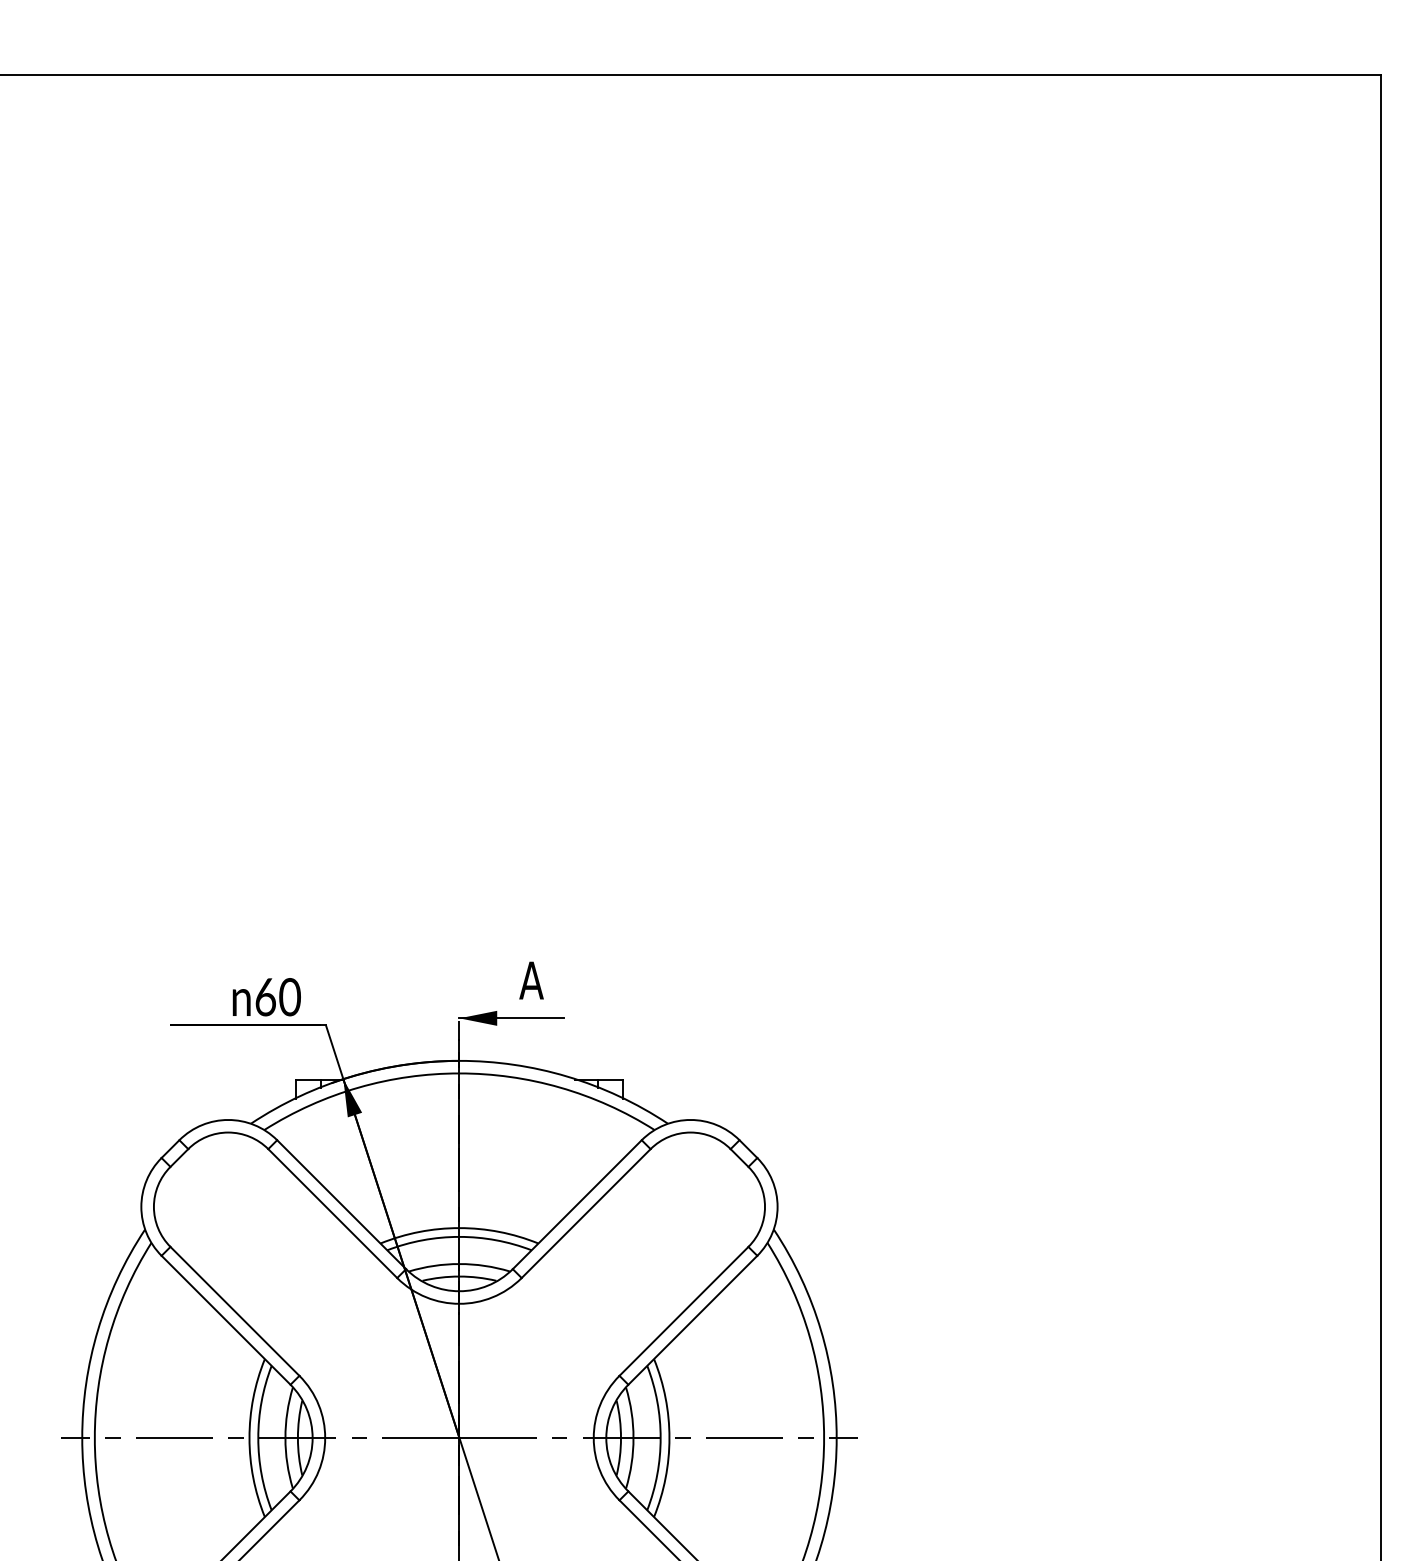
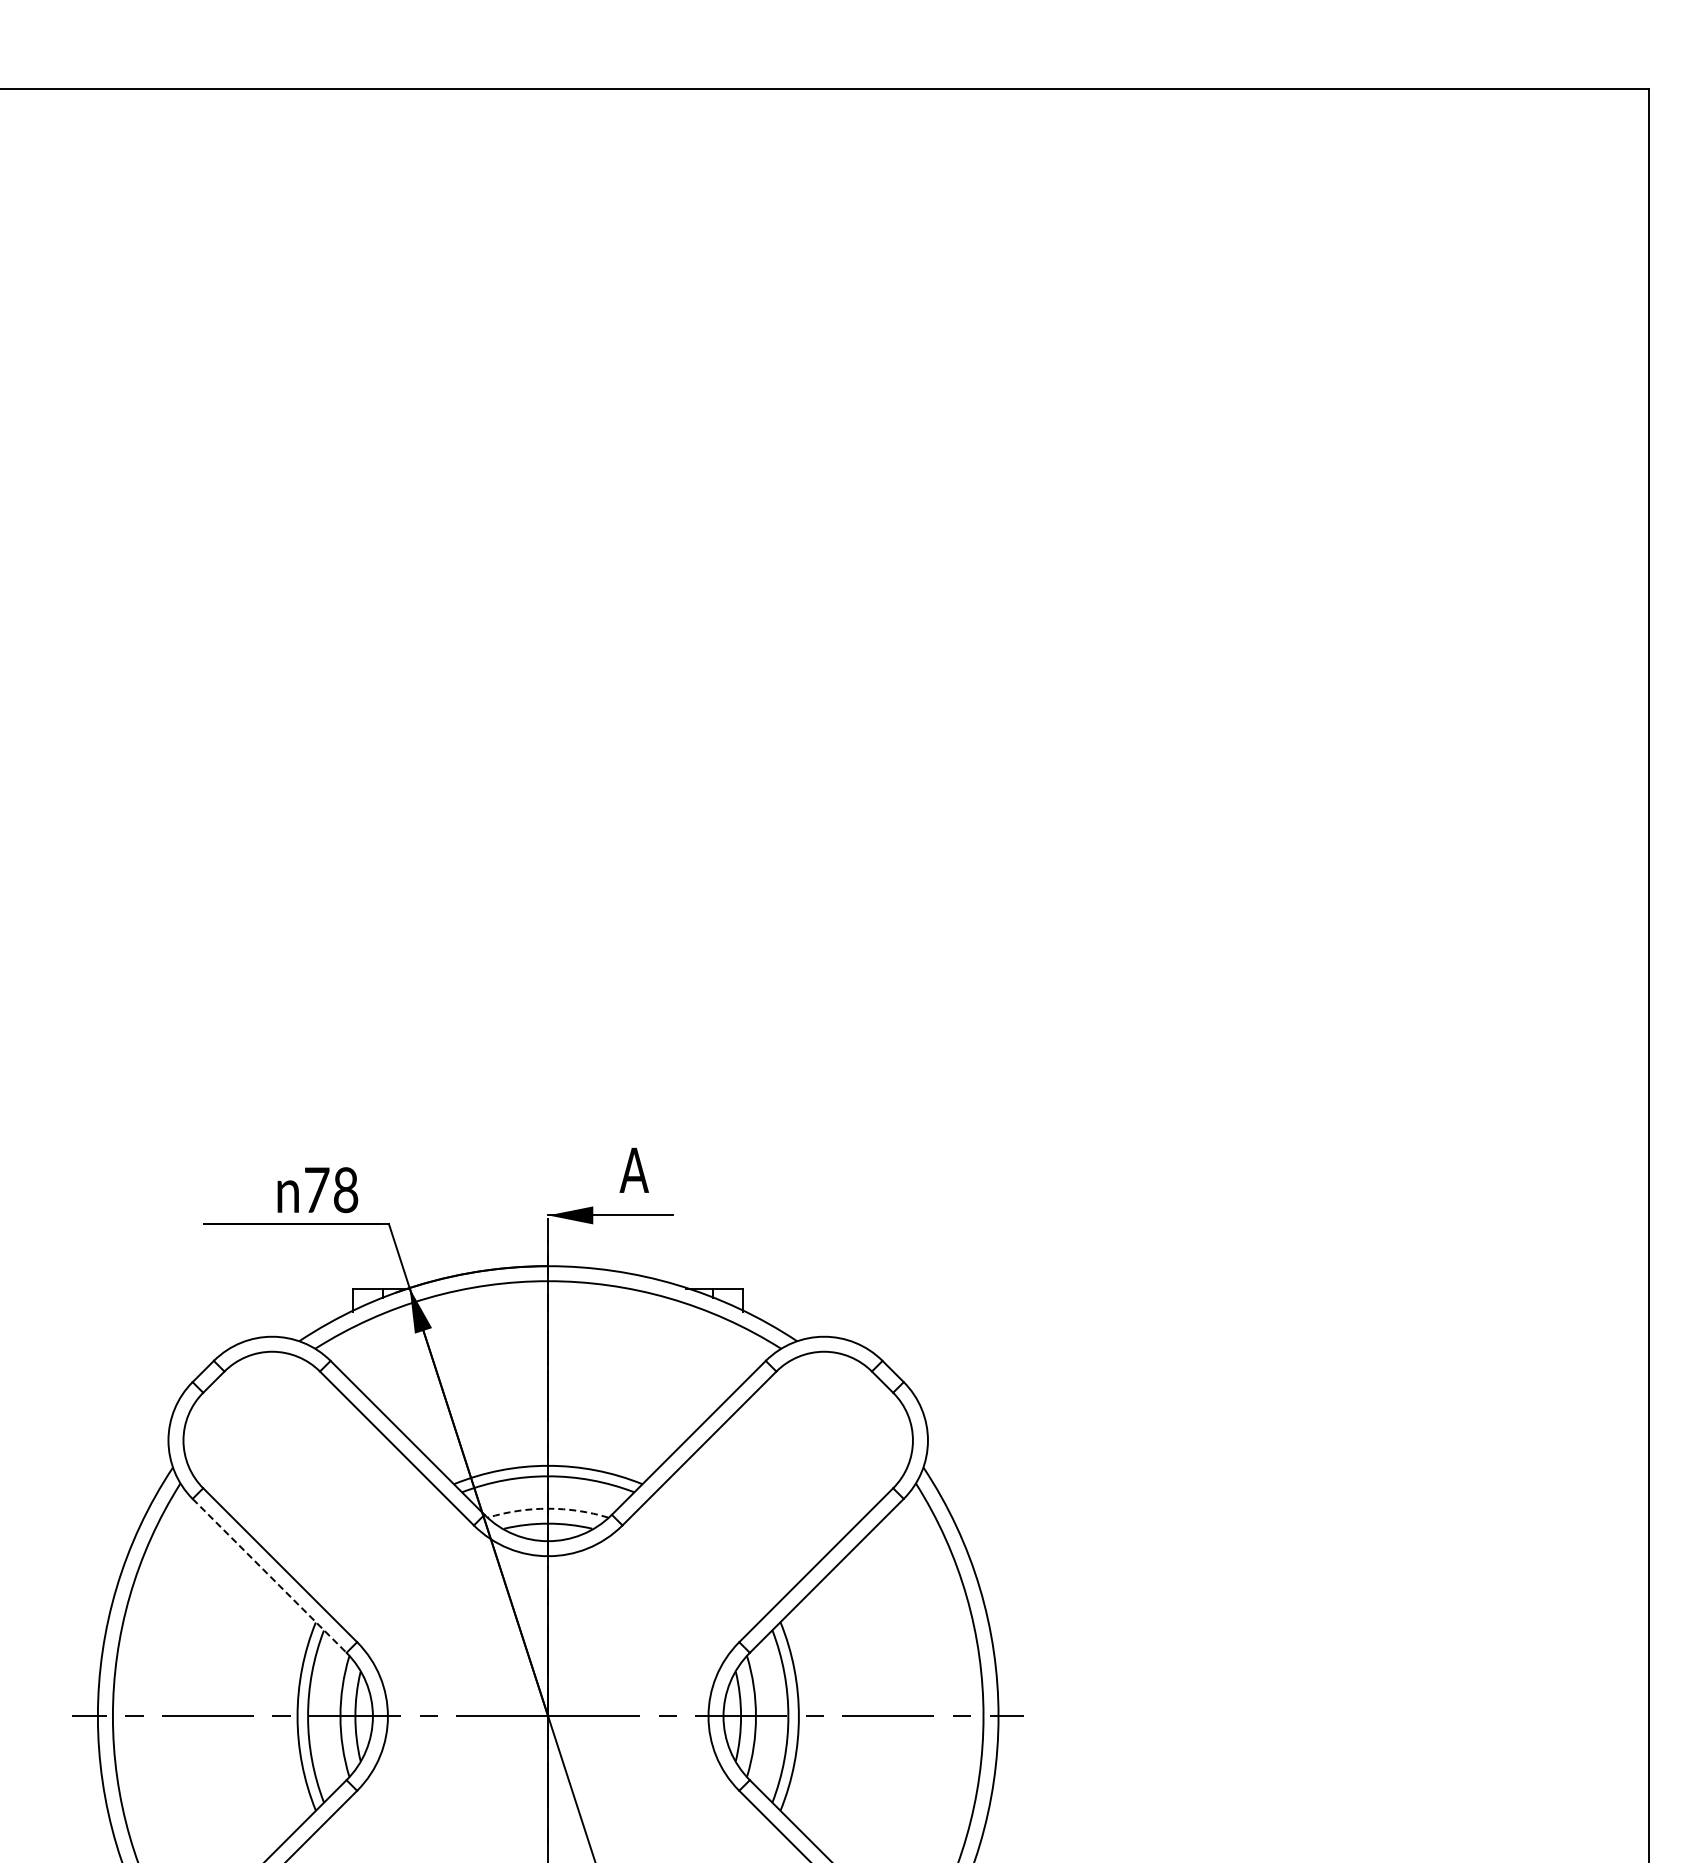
text: (278, 997) -> (332, 1190), 60 -> 78
arc: (459, 1263) -> (548, 1508), solid -> dashed
line: (225, 1319) -> (269, 1575), solid -> dashed

